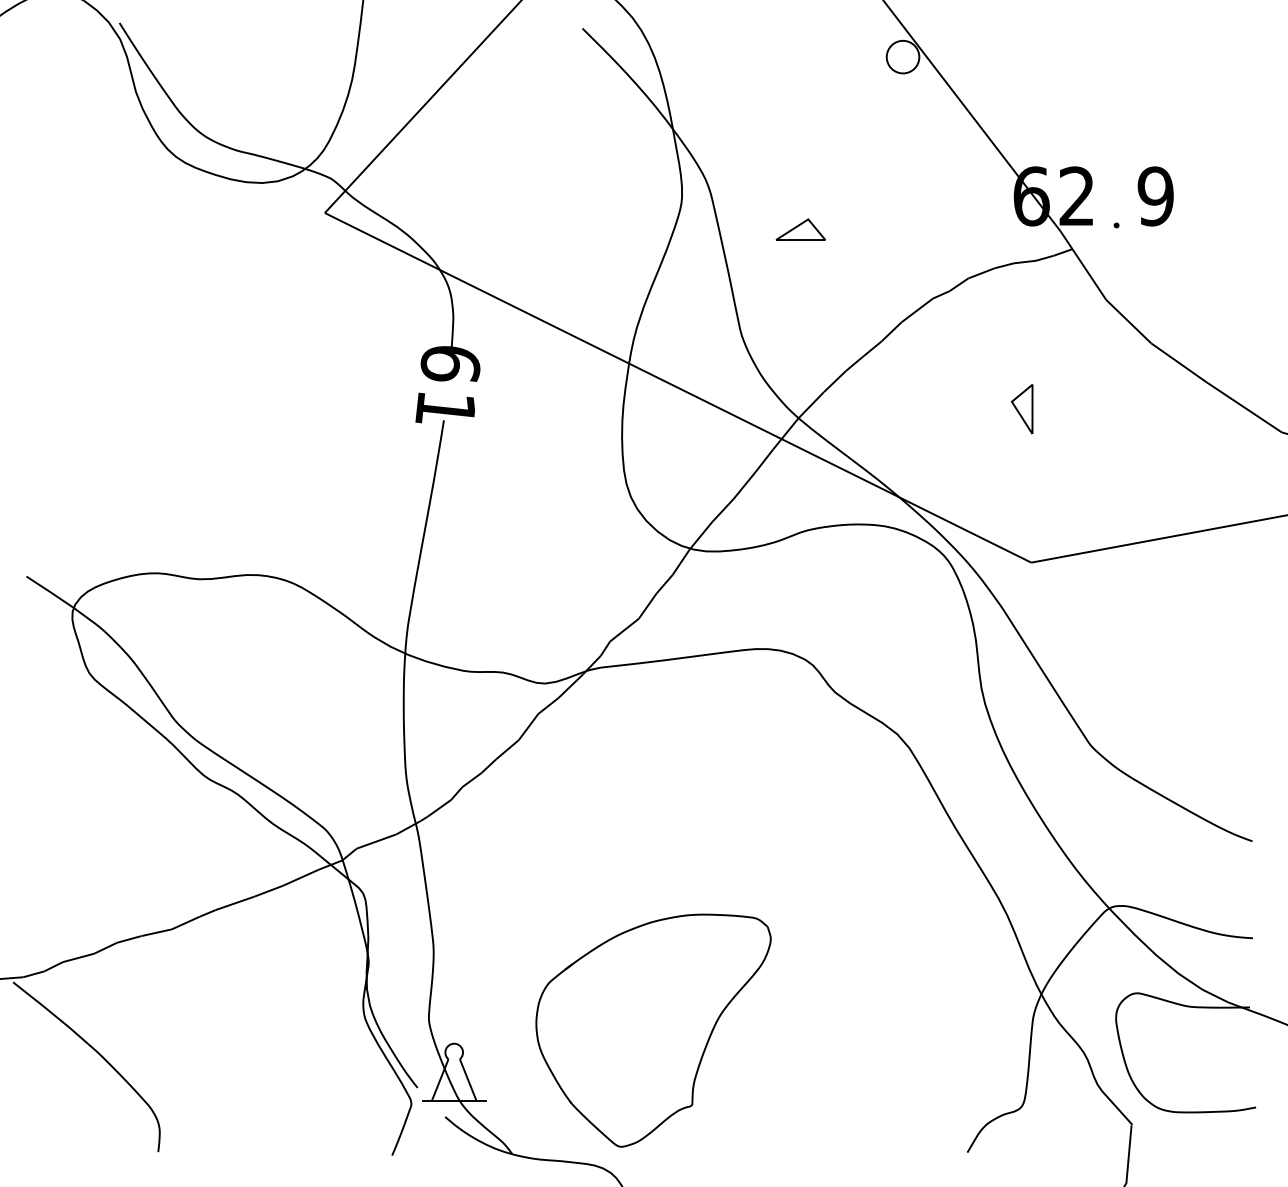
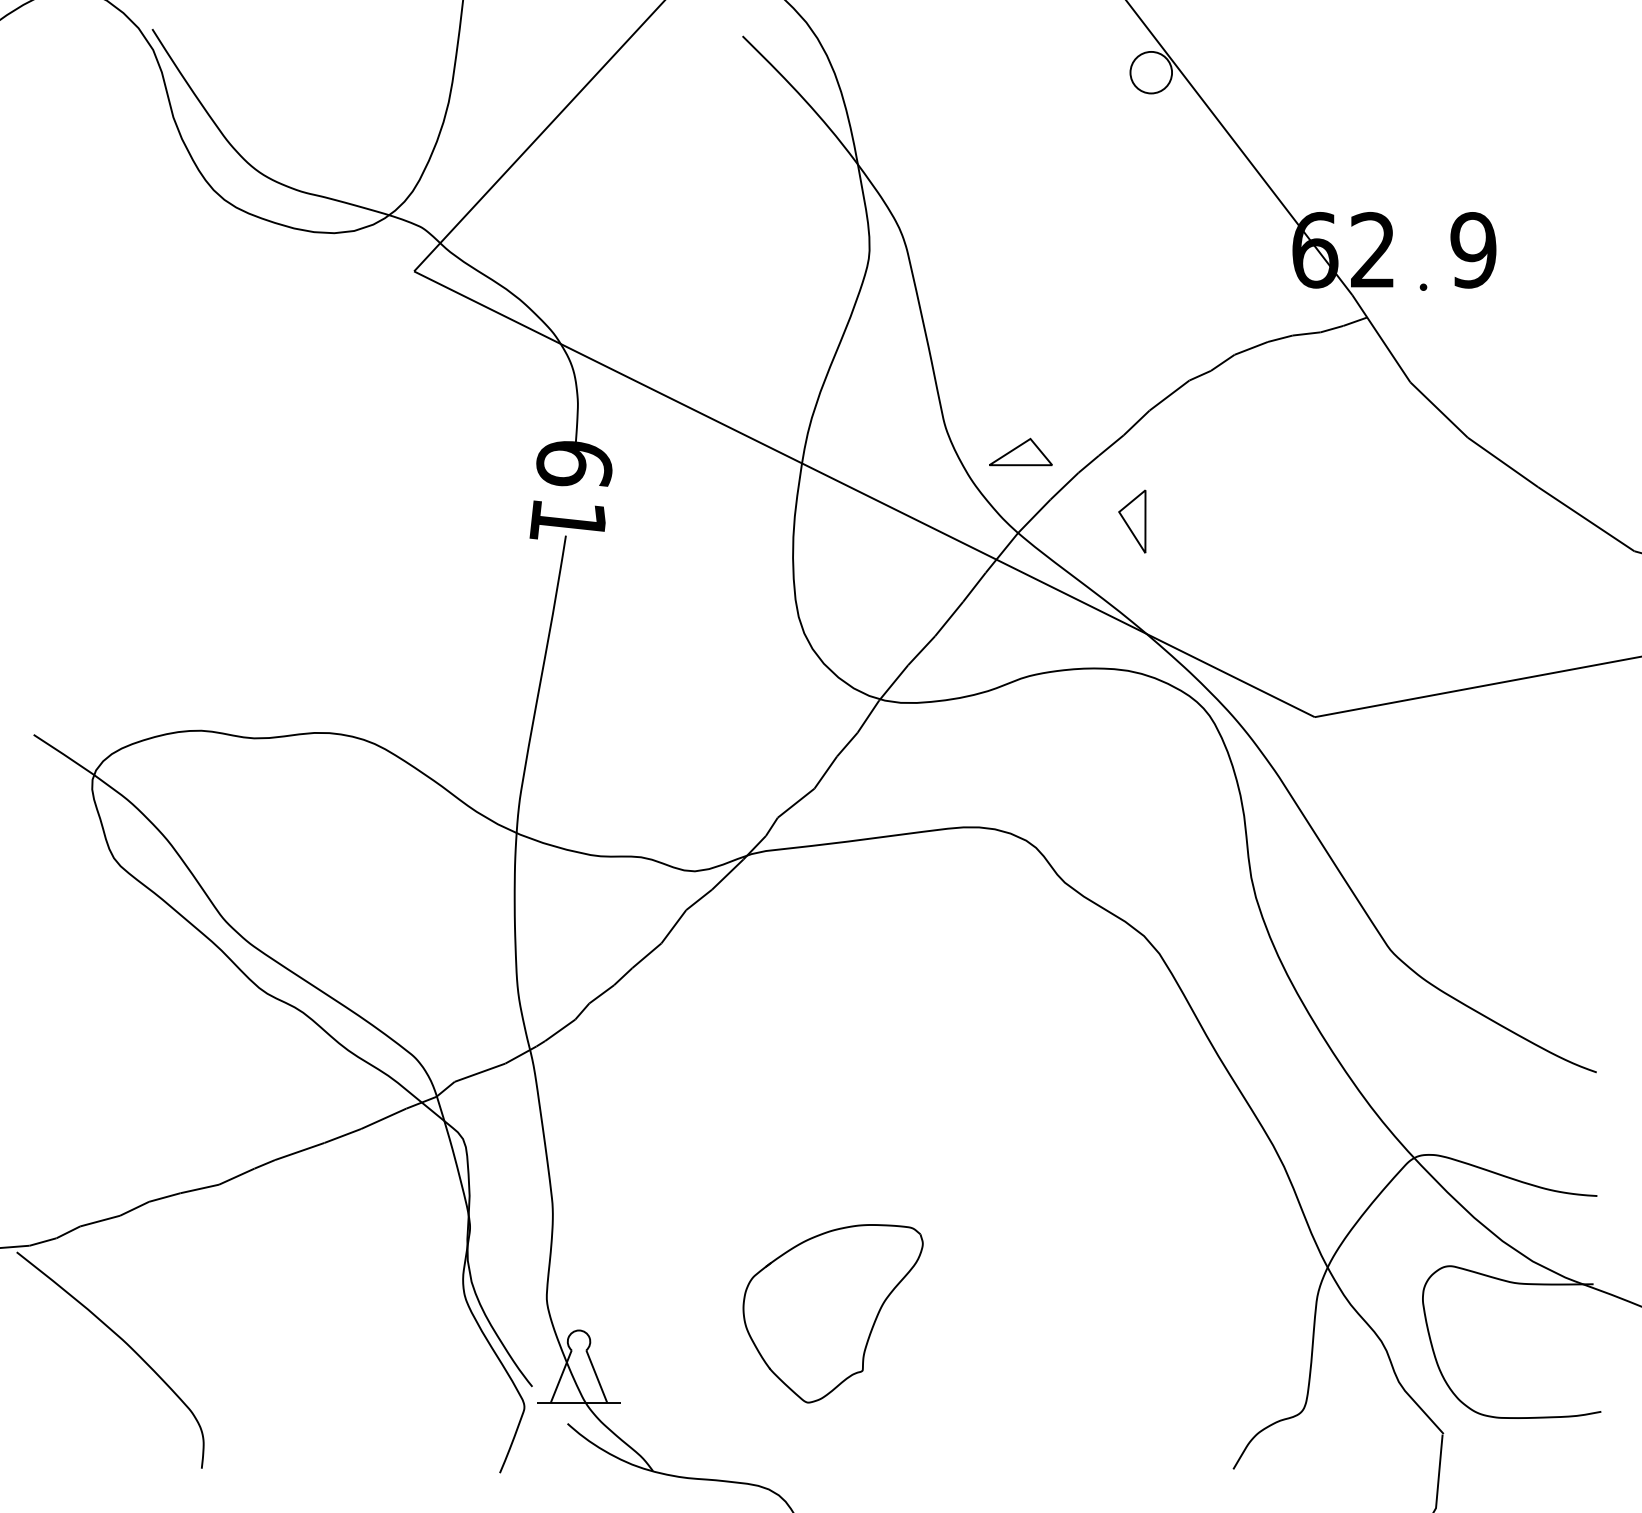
part: (800, 229) -> (1020, 451), moved
part: (1021, 409) -> (1131, 521), moved
part: (653, 1030) -> (833, 1313), size x0.6

